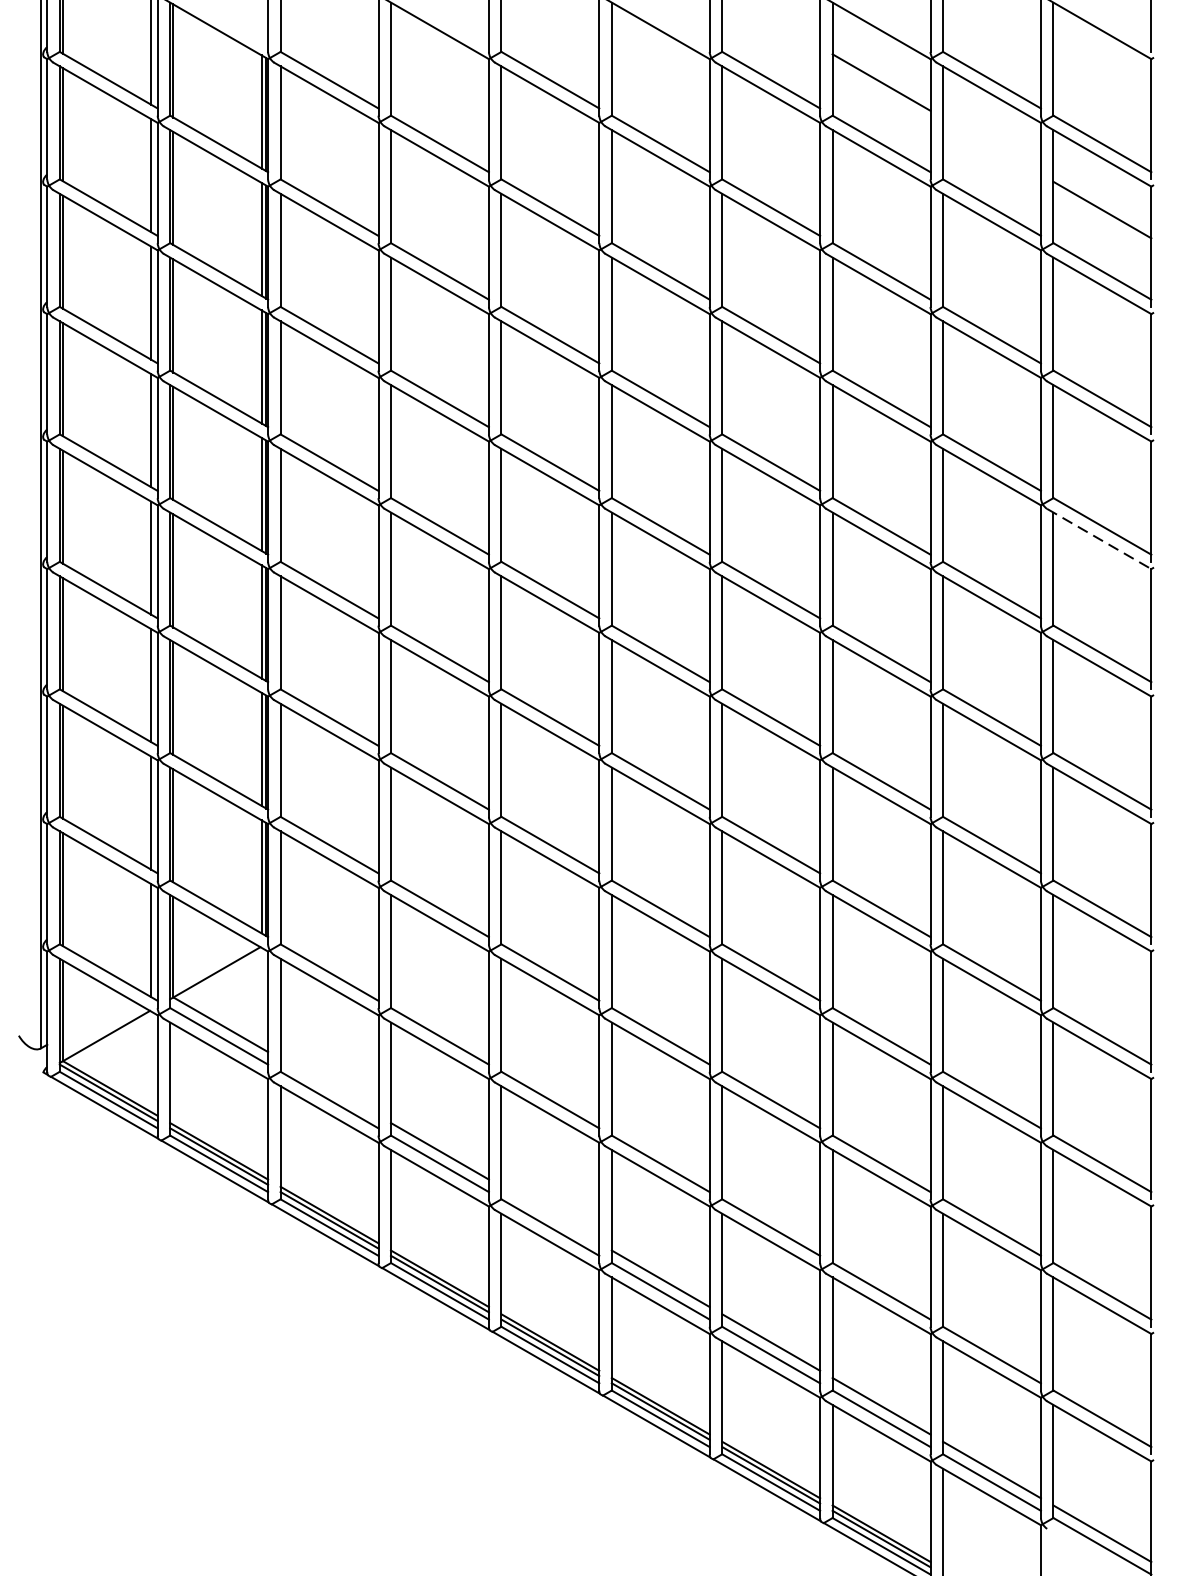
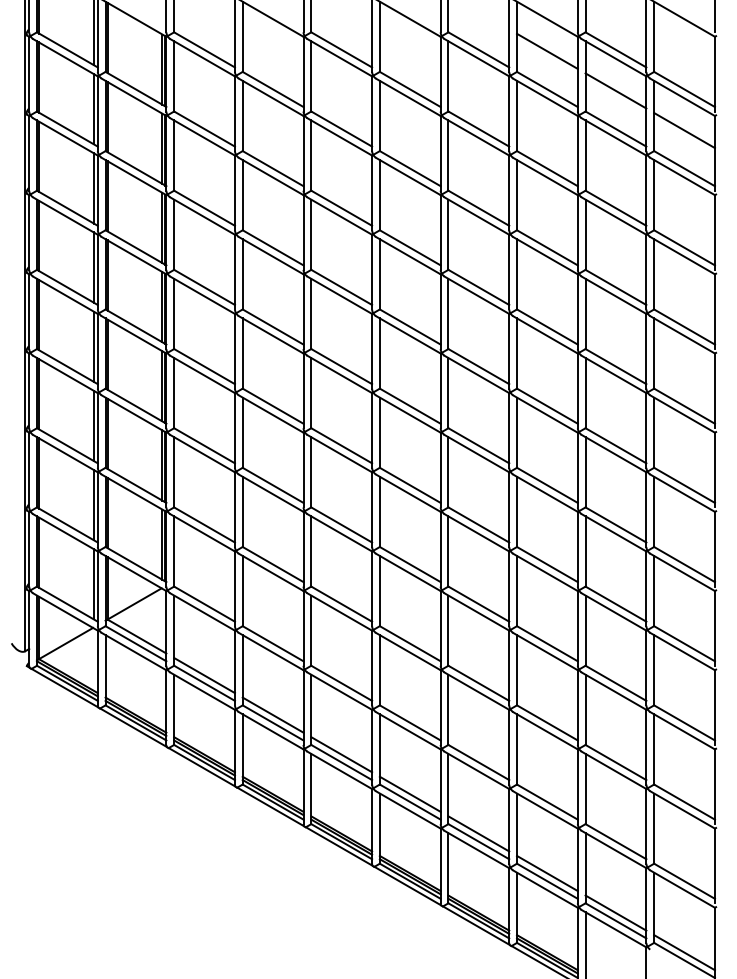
line: (991, 145) -> (615, 90), added
line: (1100, 540) -> (683, 335), dashed -> solid
line: (329, 1087) -> (204, 675), added
line: (550, 1214) -> (341, 754), added

